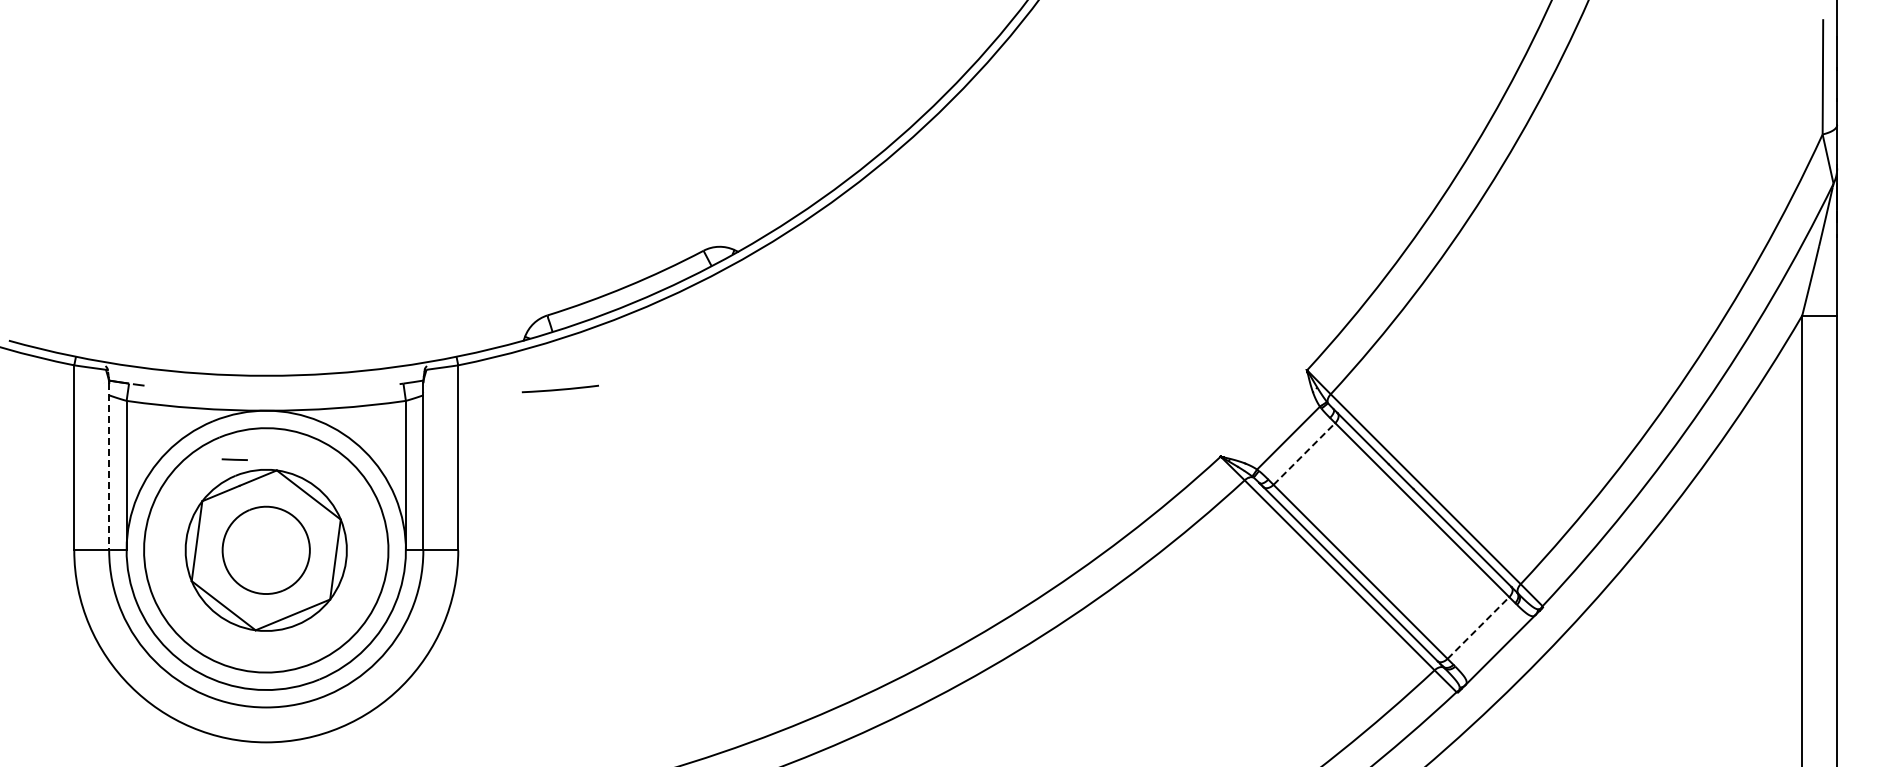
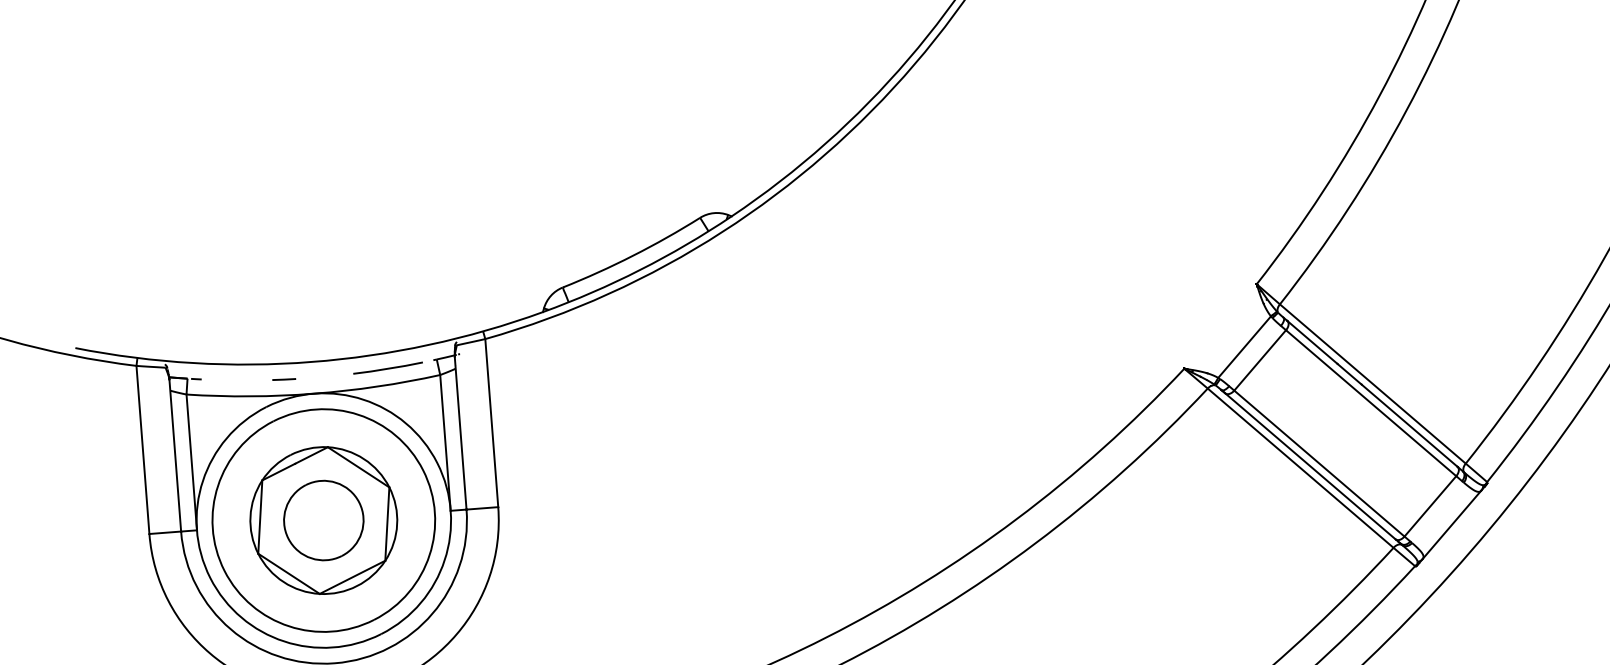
line: (559, 388) -> (387, 367), moved
line: (1304, 453) -> (1260, 359), dashed -> solid
line: (234, 459) -> (283, 379), moved
line: (109, 466) -> (175, 455), dashed -> solid
line: (1478, 628) -> (1430, 506), dashed -> solid

